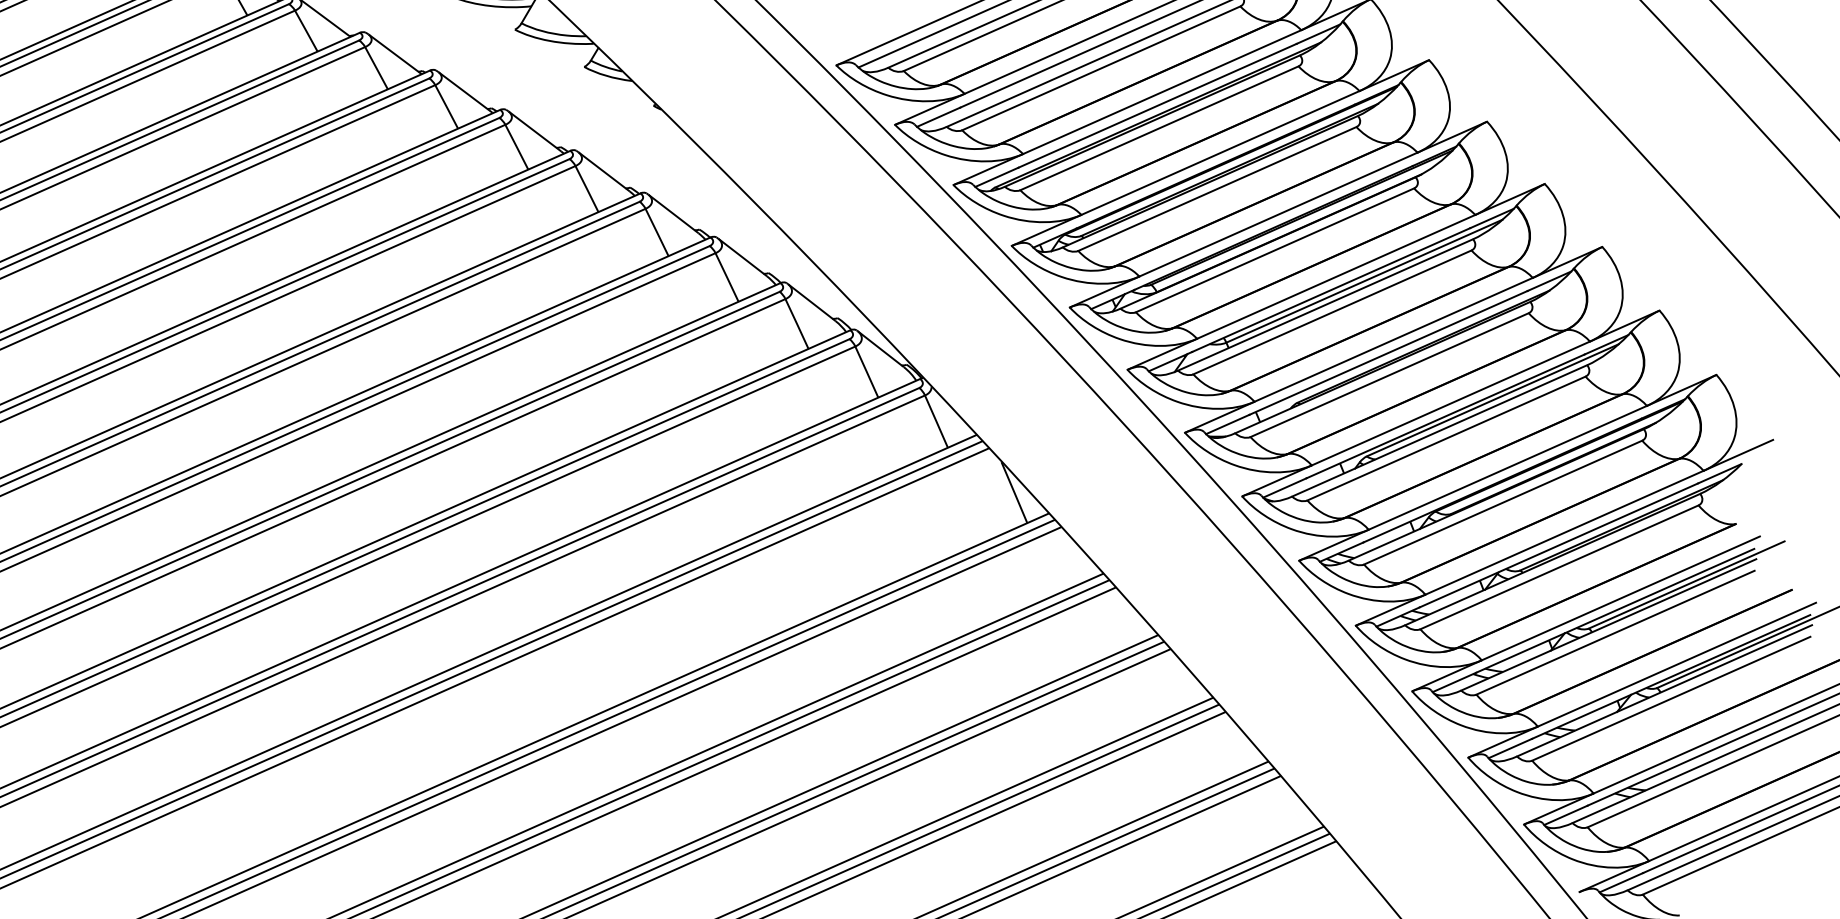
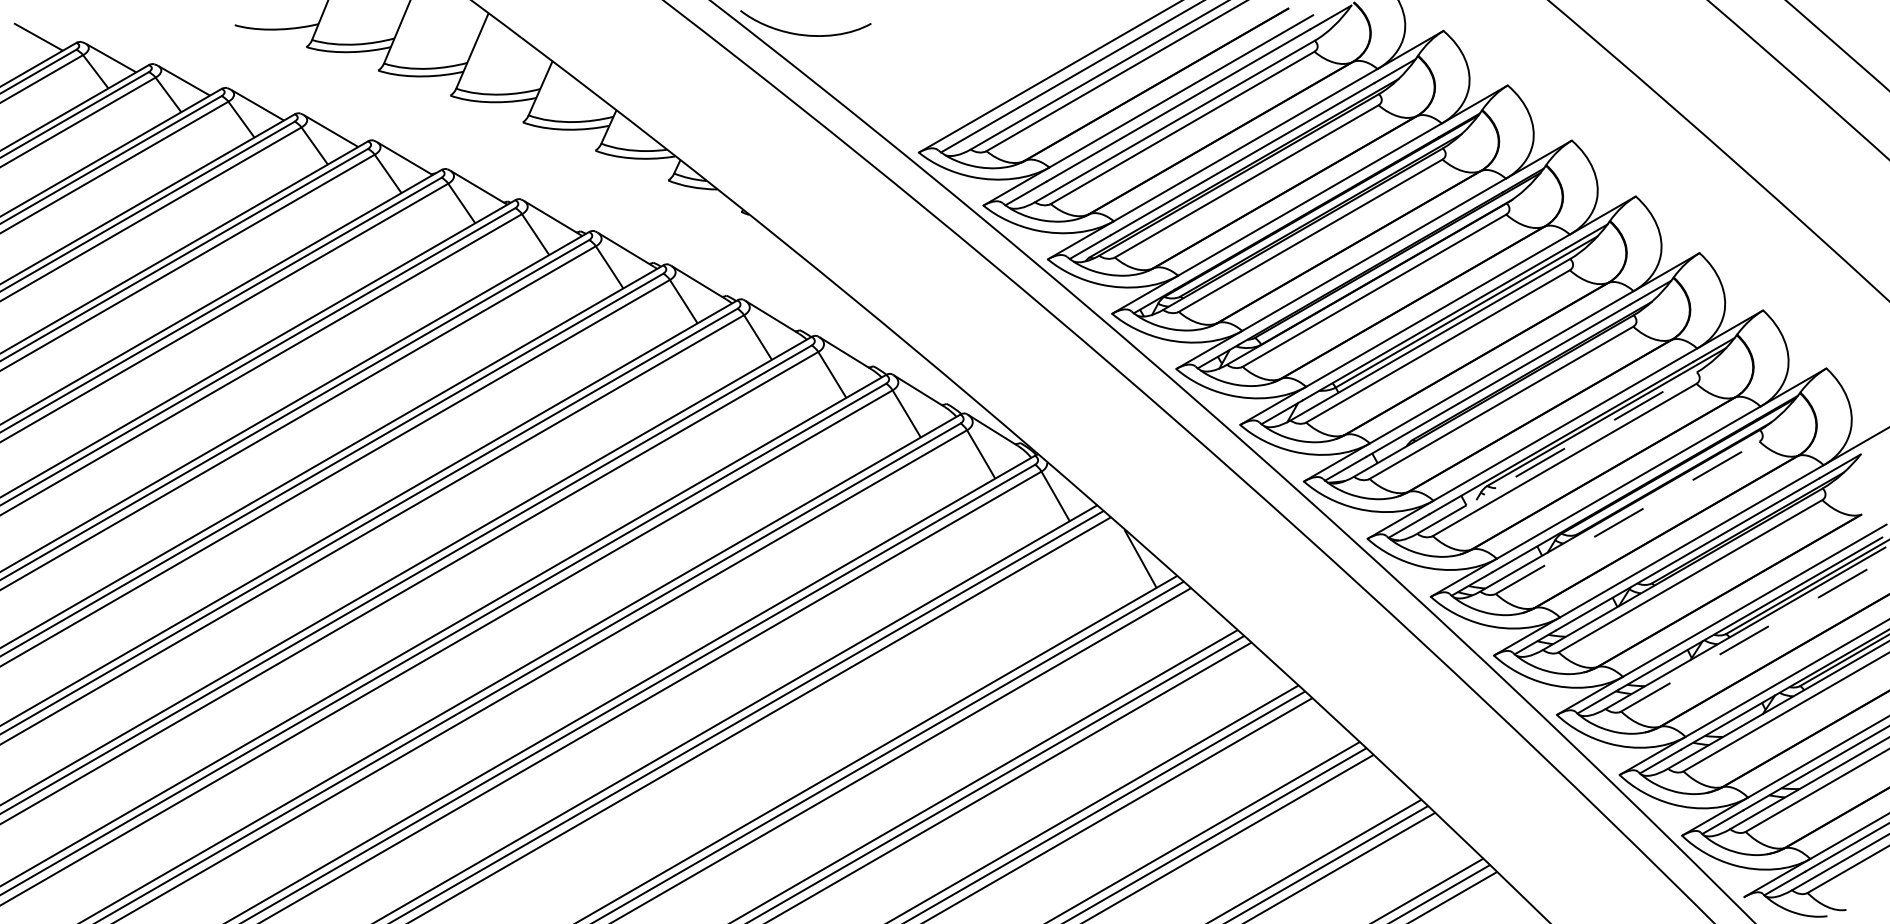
line: (1440, 430) -> (1557, 452), solid -> dashed
line: (1503, 502) -> (1628, 517), solid -> dashed
line: (1615, 632) -> (1753, 635), solid -> dashed

